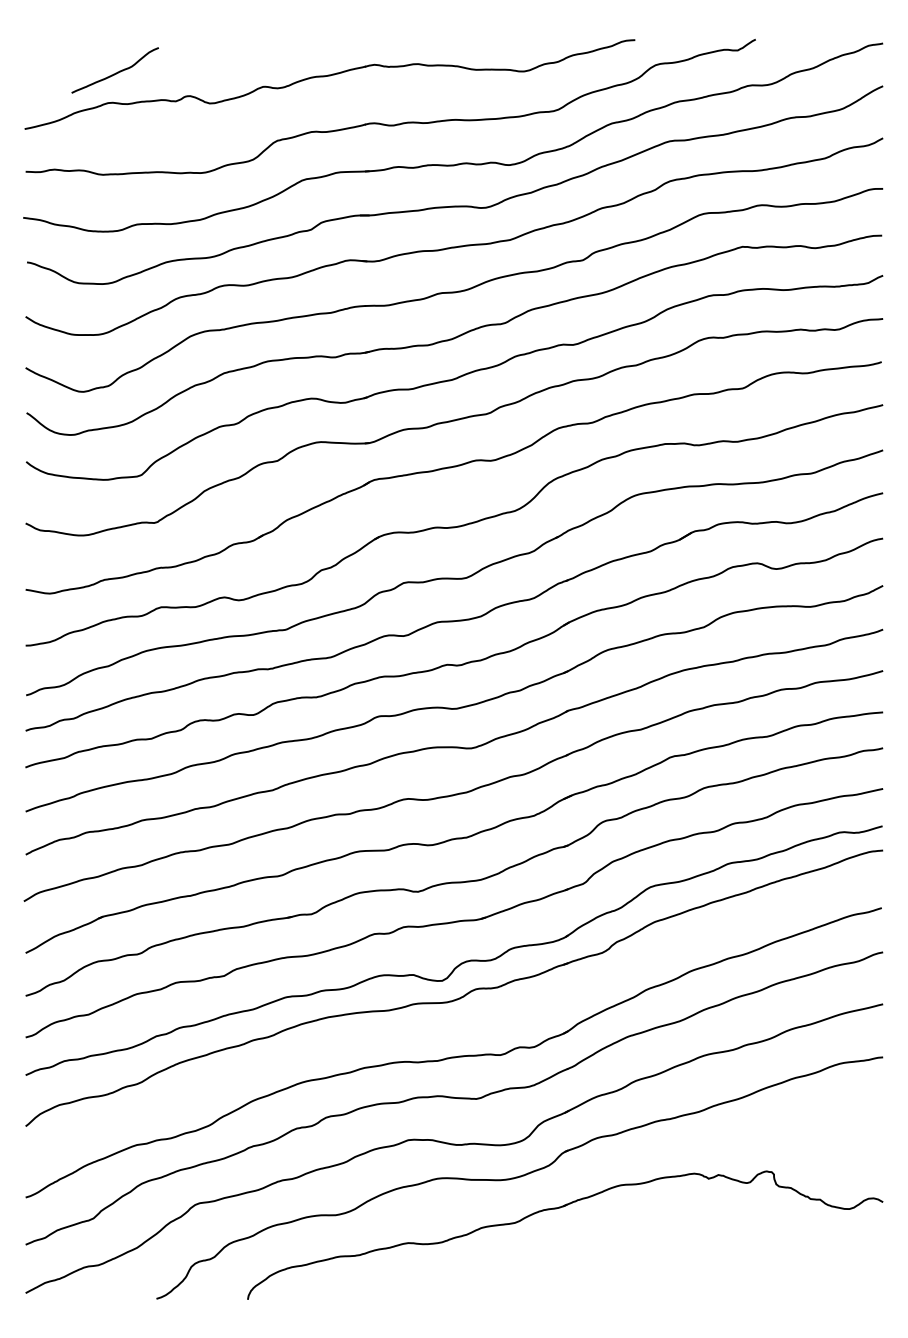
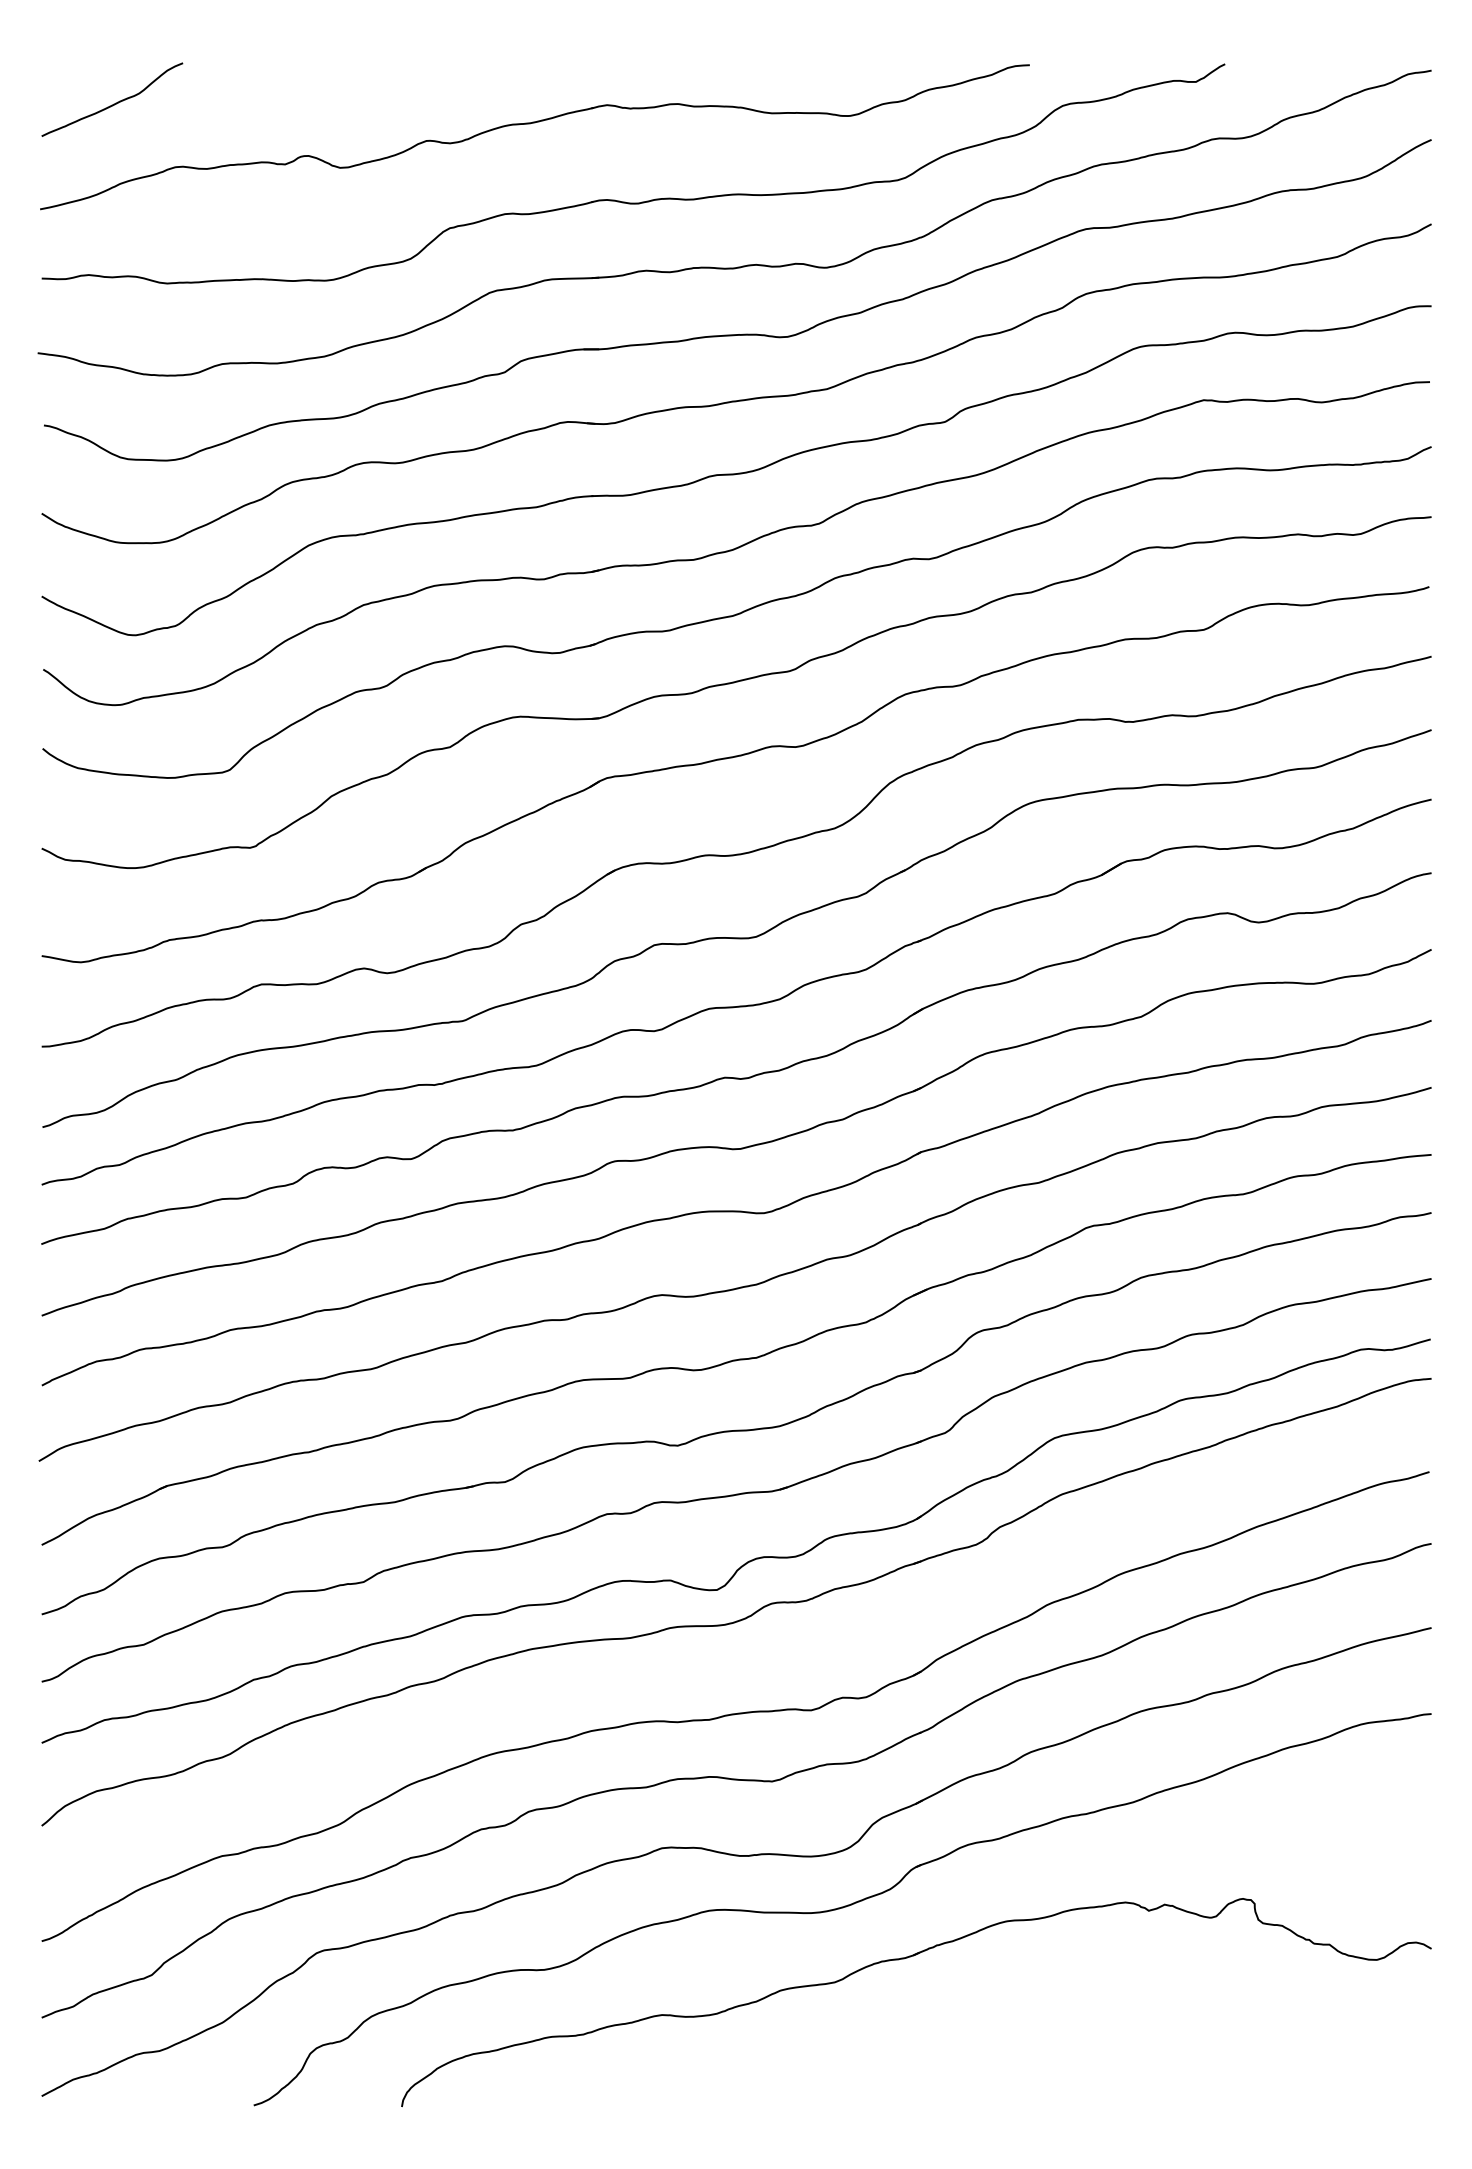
curve: (115, 72) -> (112, 103), moved

